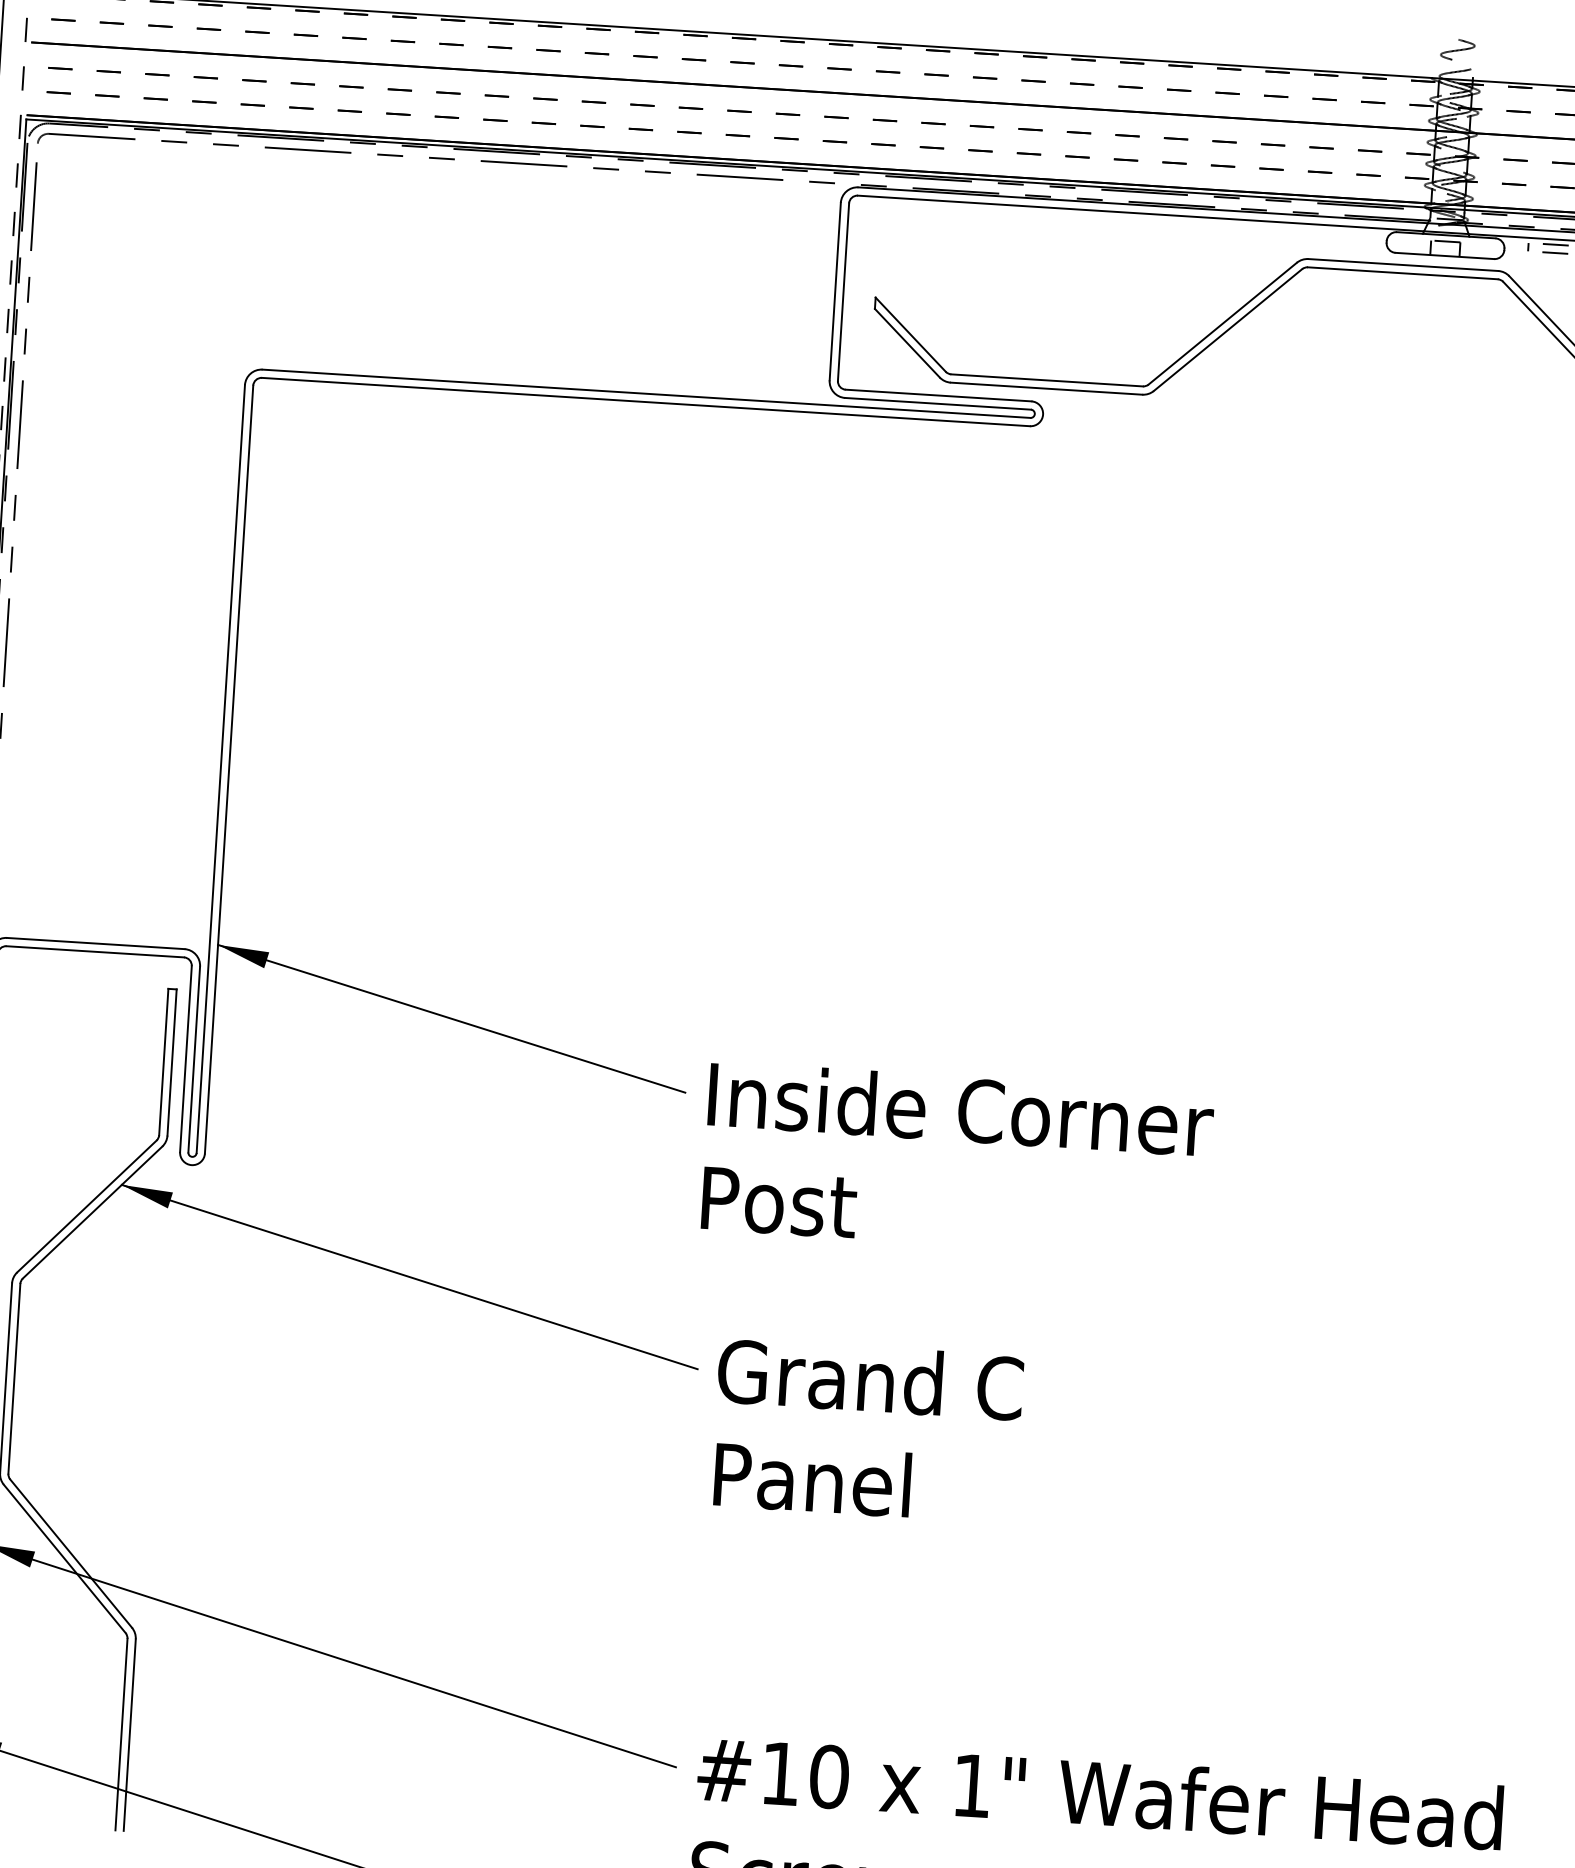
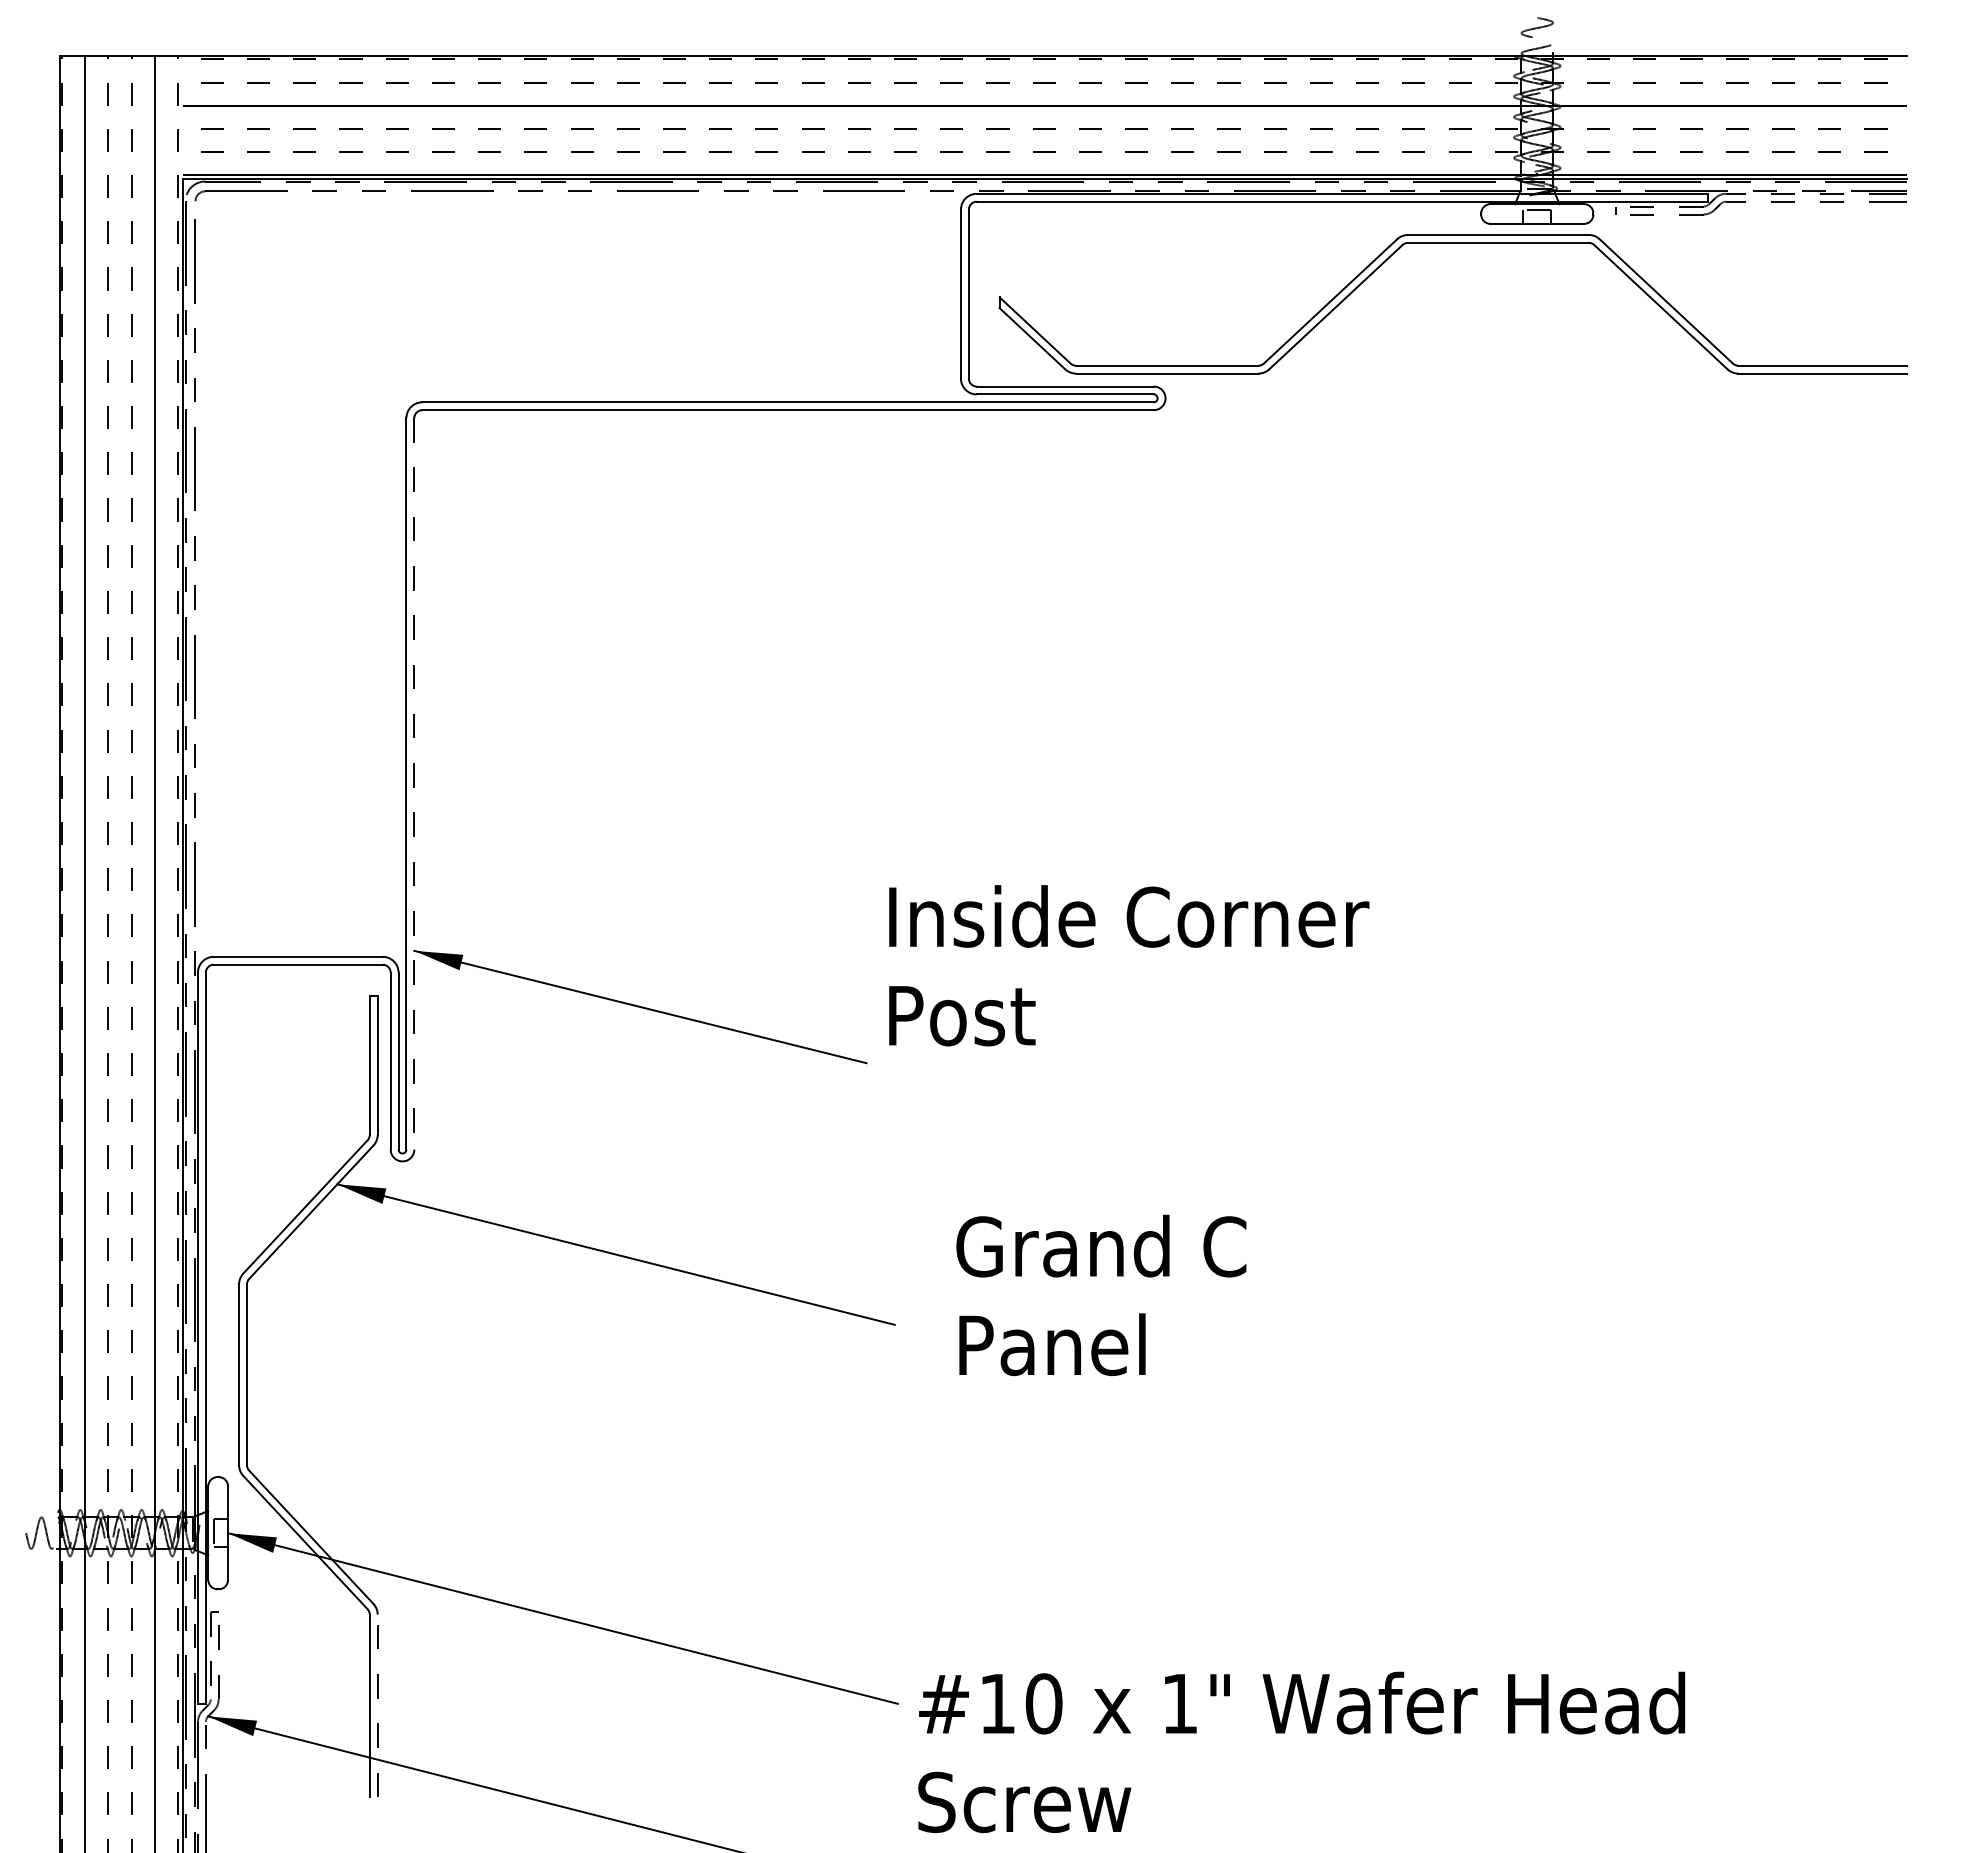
line: (229, 769) -> (414, 783), solid -> dashed
text: (958, 1160) -> (1129, 965), moved
text: (867, 1431) -> (1101, 1295), moved
line: (129, 1734) -> (377, 1705), solid -> dashed

